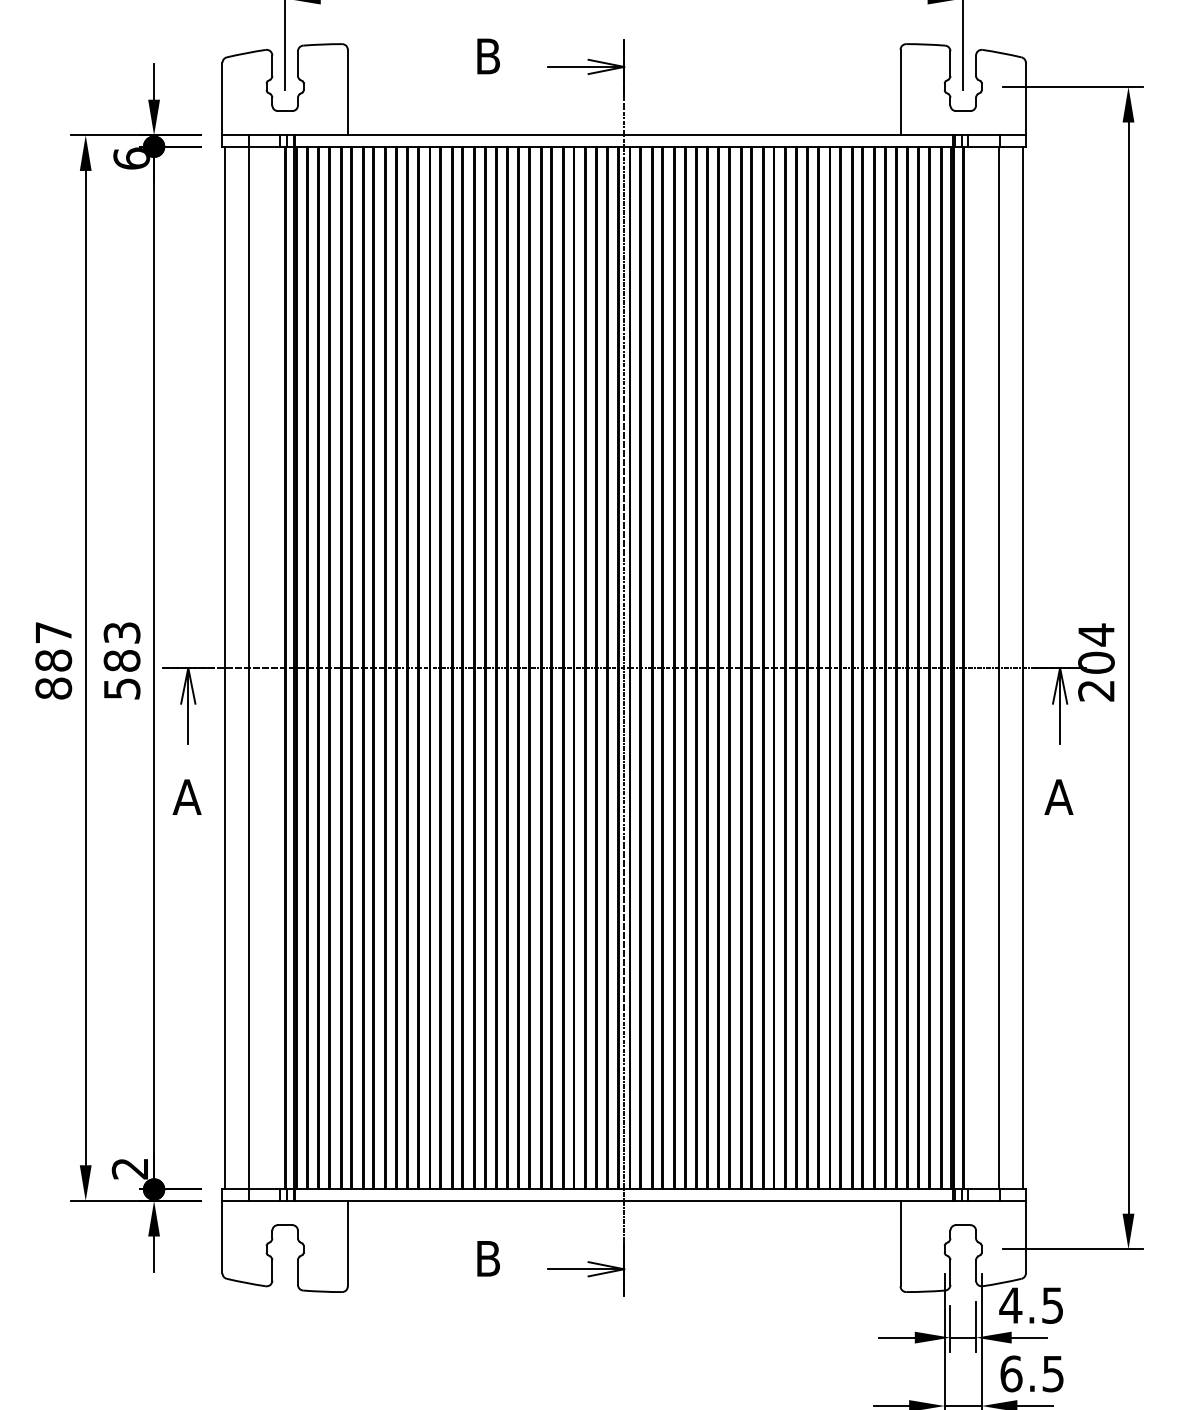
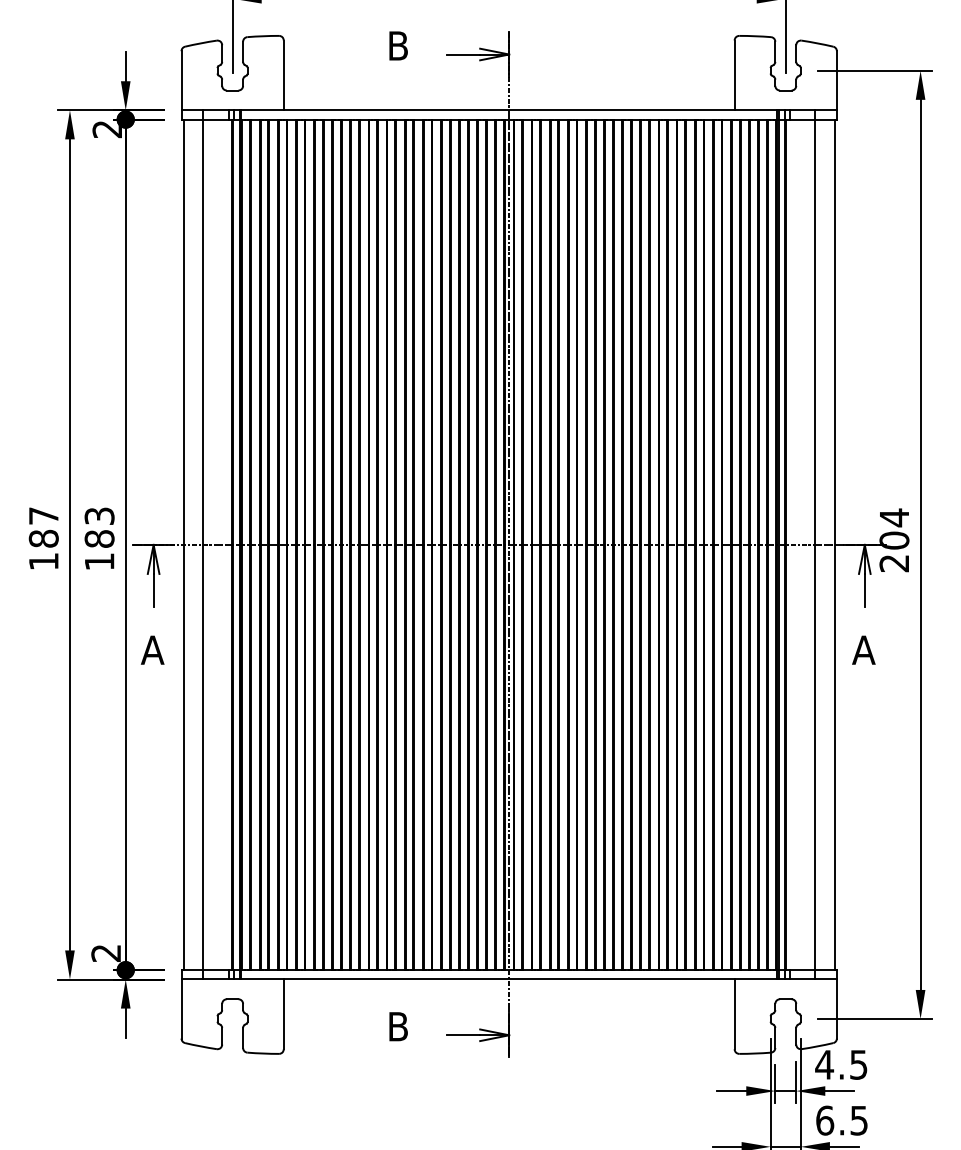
text: (131, 158) -> (107, 129), 6 -> 2
text: (53, 688) -> (43, 561), 887 -> 187
text: (121, 688) -> (99, 561), 583 -> 183

